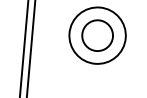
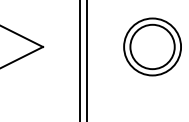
circle: (97, 35) -> (152, 46), size x1.43

